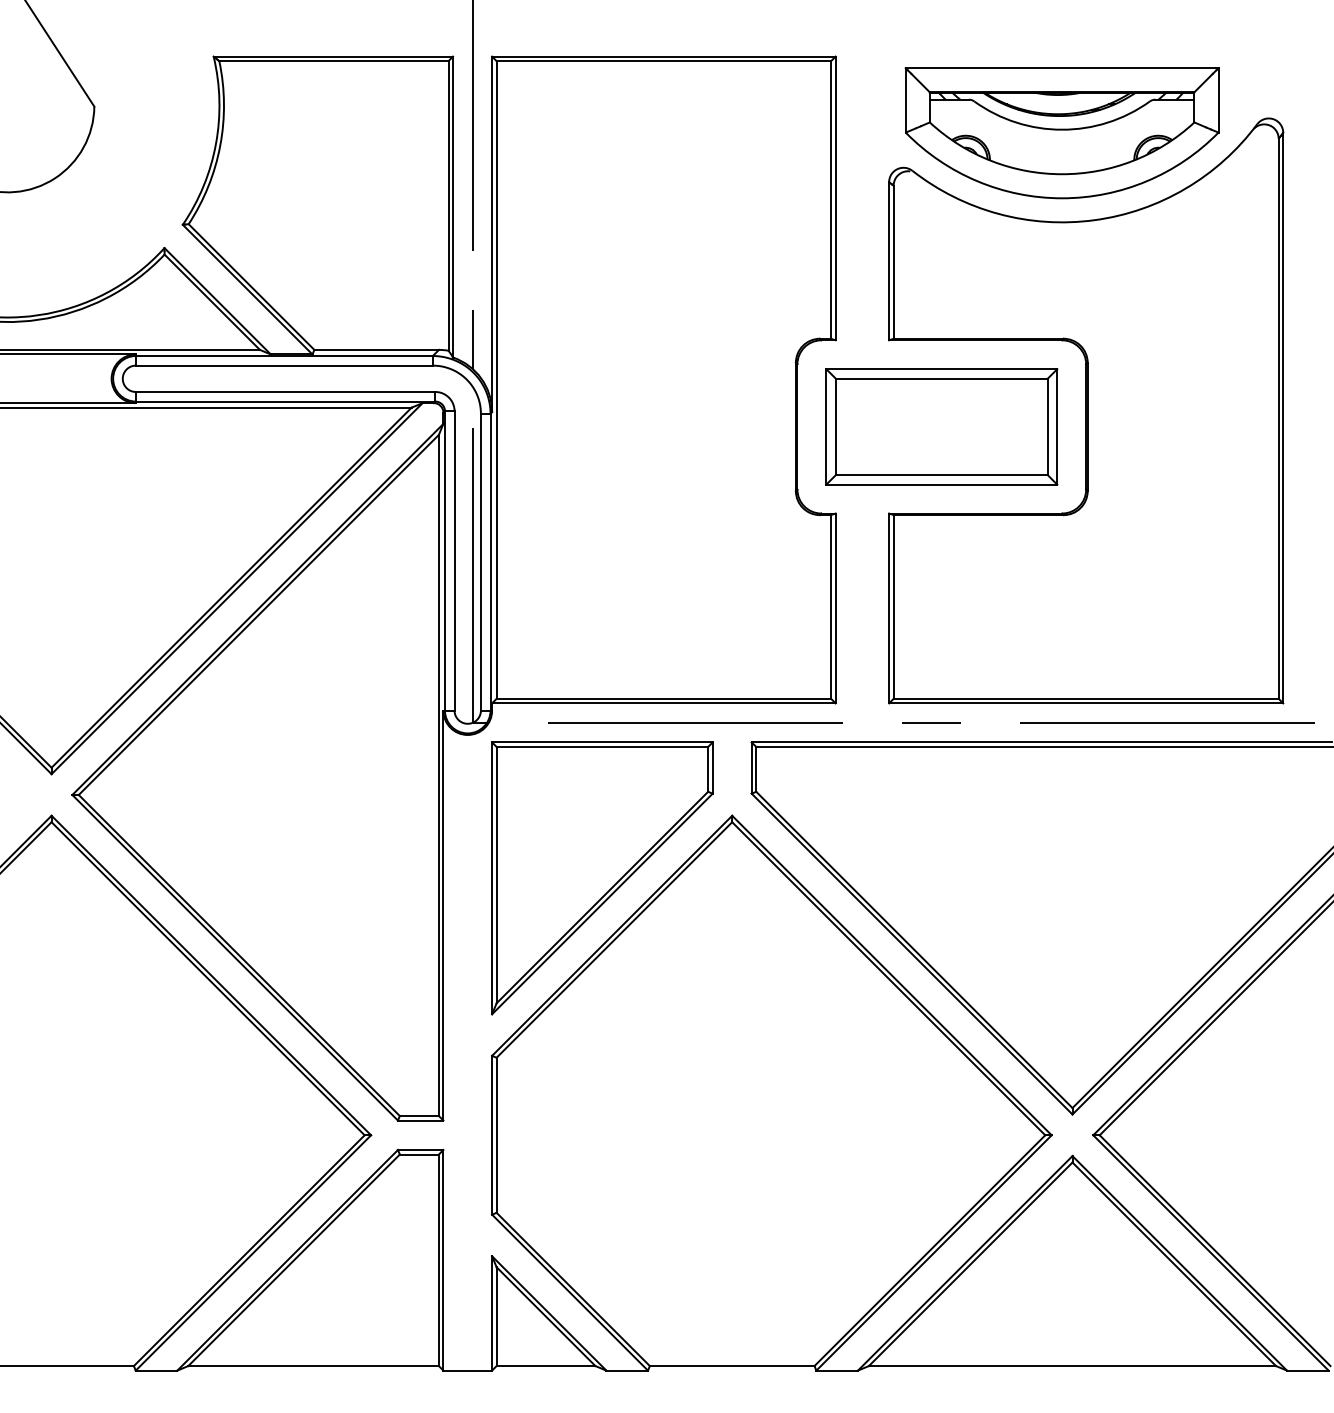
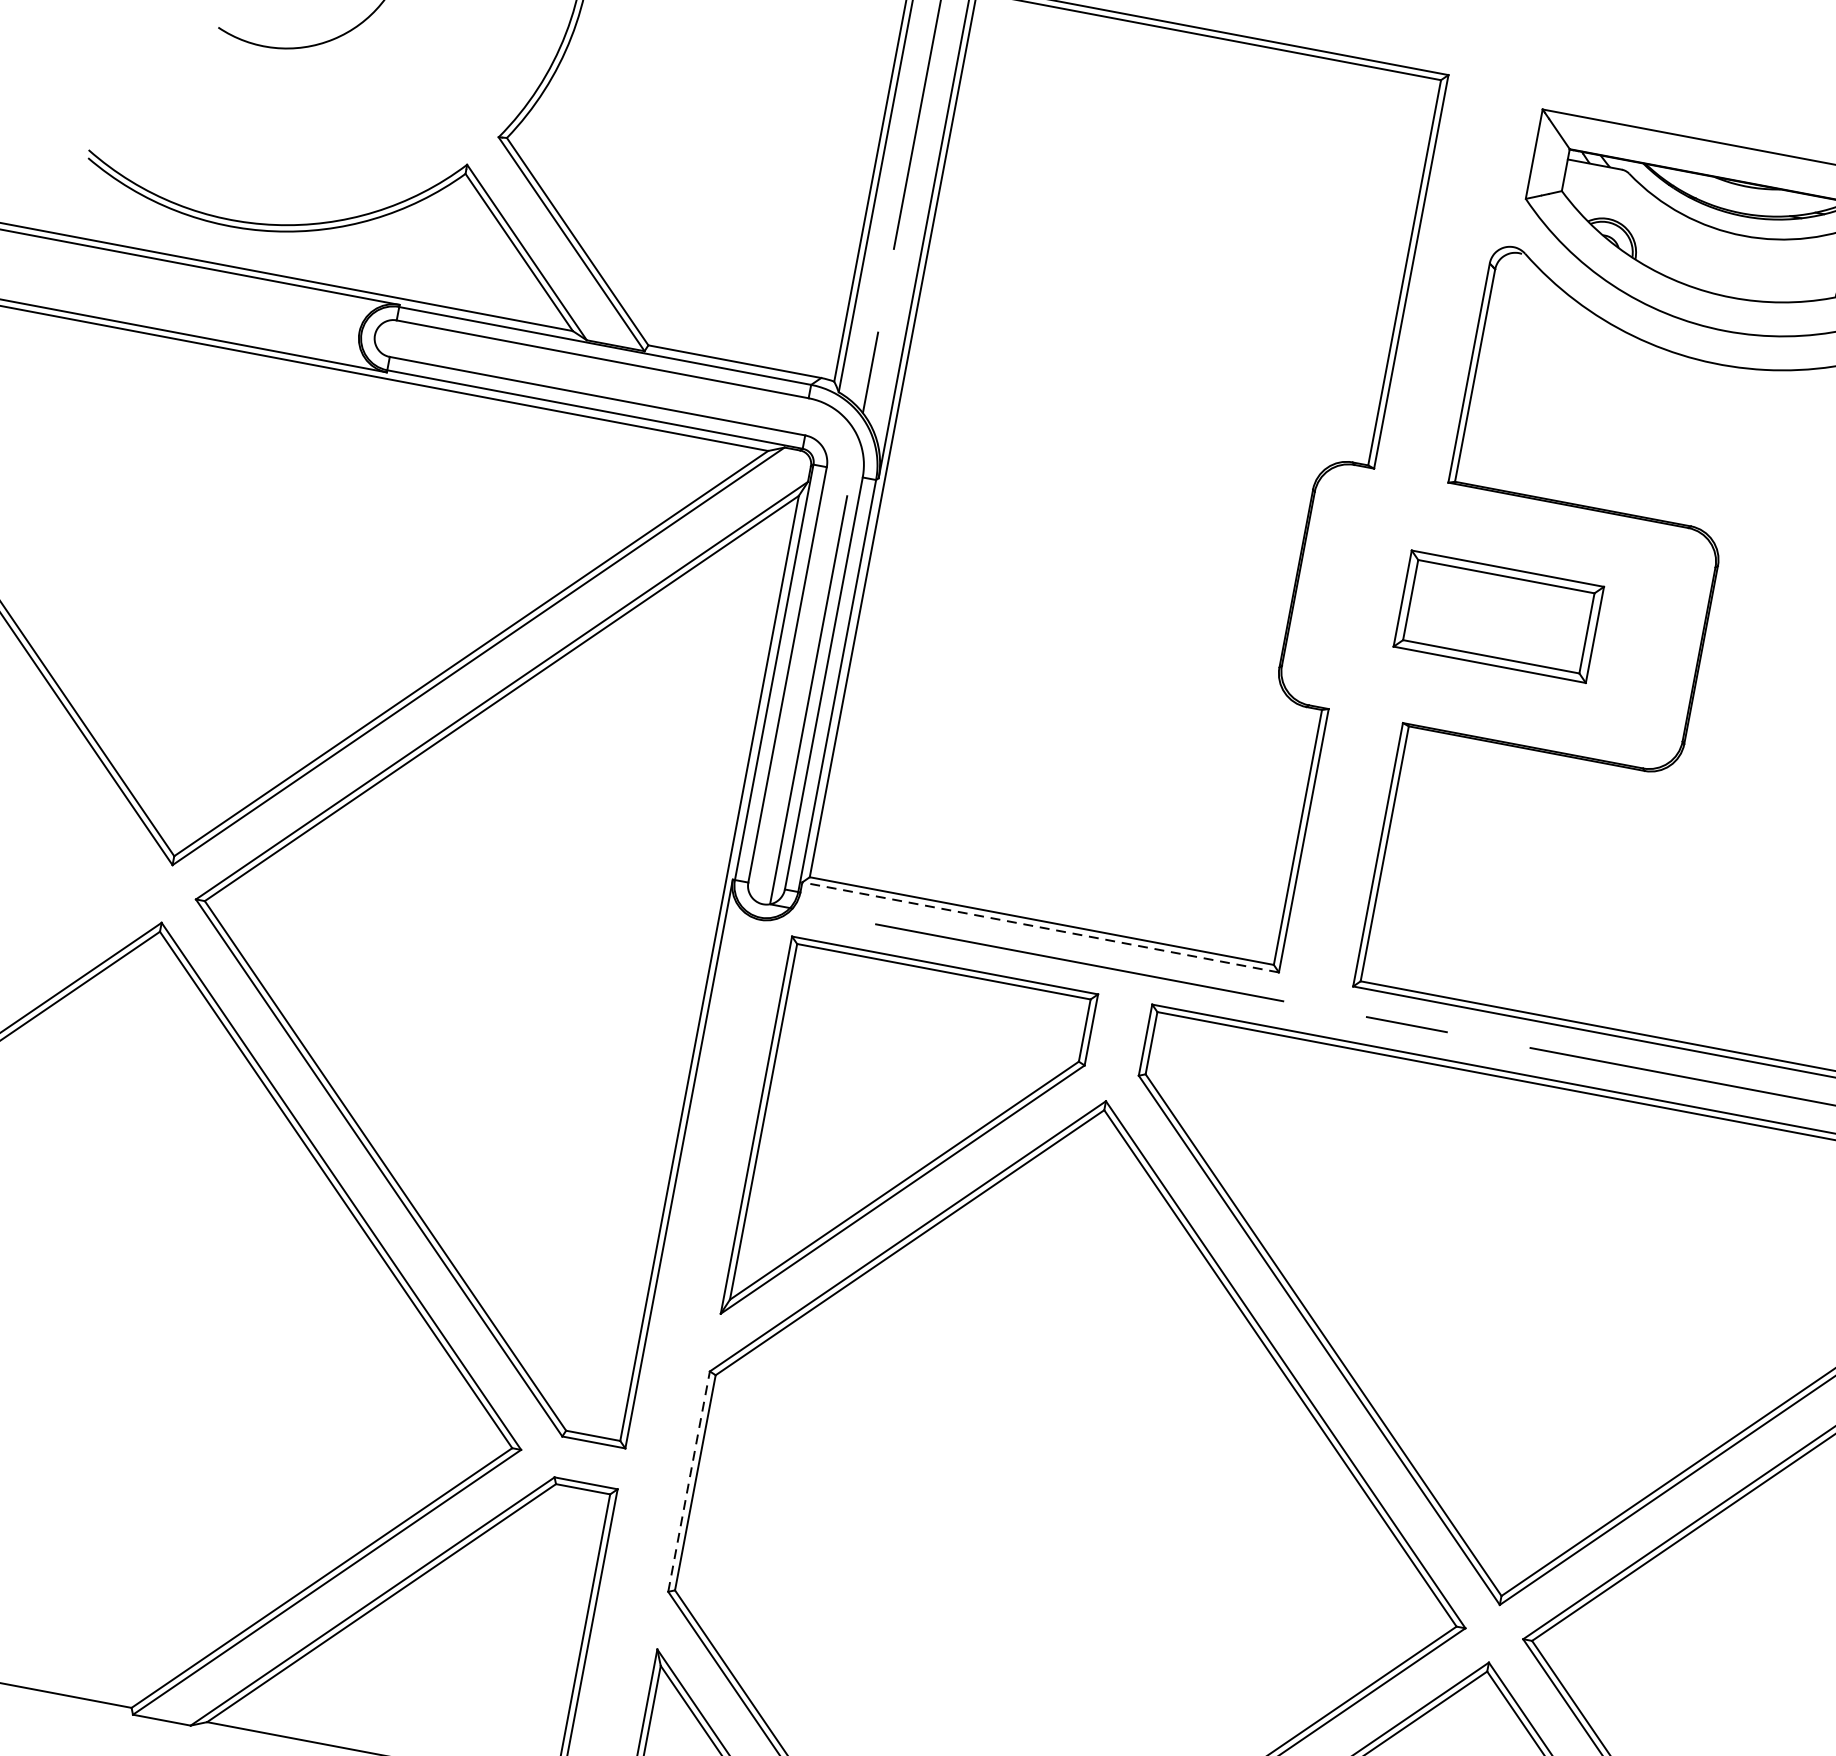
part: (941, 426) -> (1498, 616), size x0.6
line: (663, 703) -> (1040, 927), solid -> dashed
line: (492, 1134) -> (689, 1480), solid -> dashed

